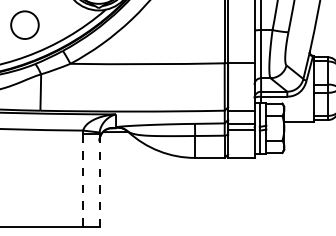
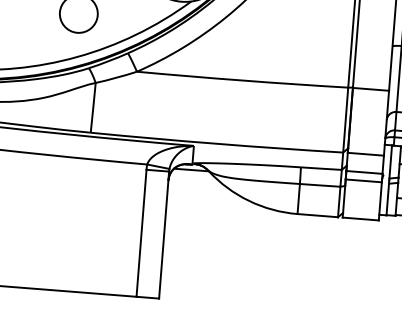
line: (99, 180) -> (164, 234), dashed -> solid
line: (83, 181) -> (142, 234), dashed -> solid

